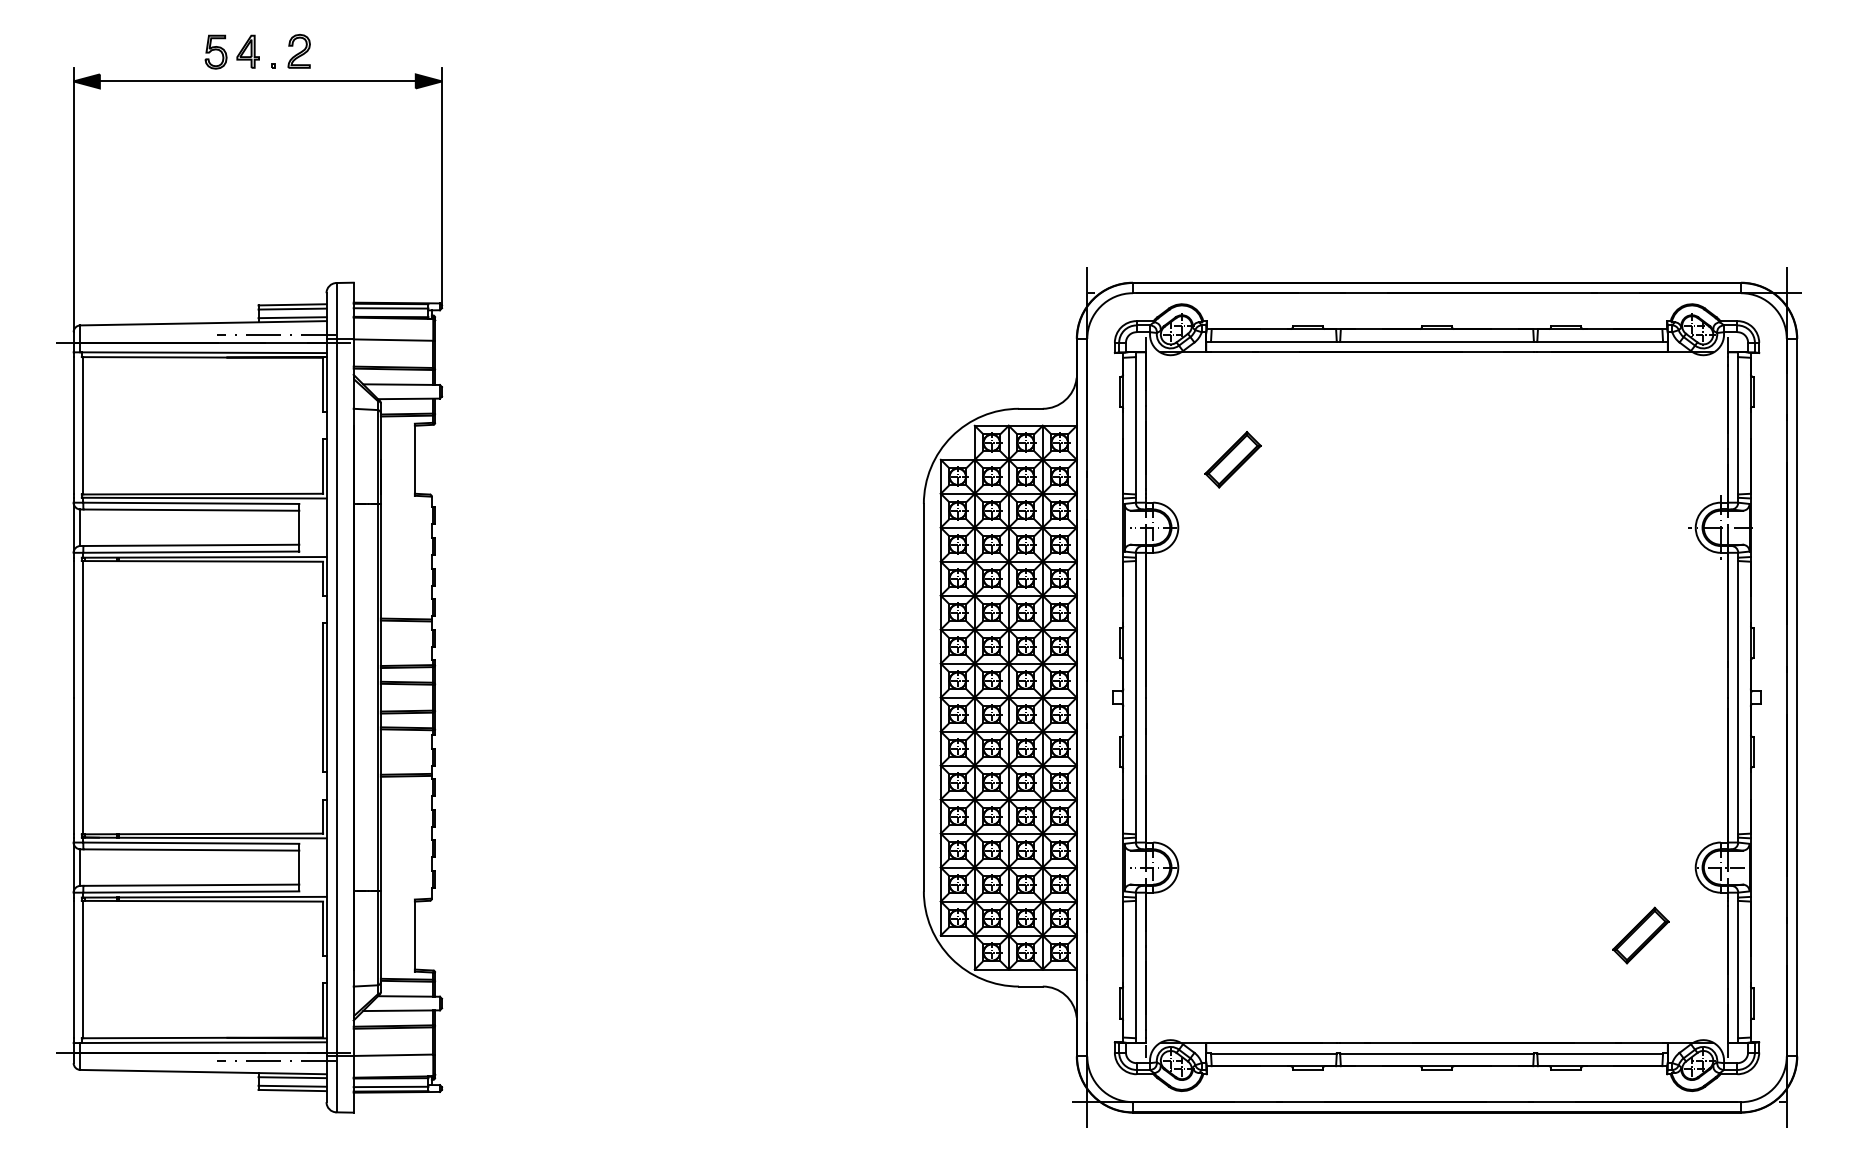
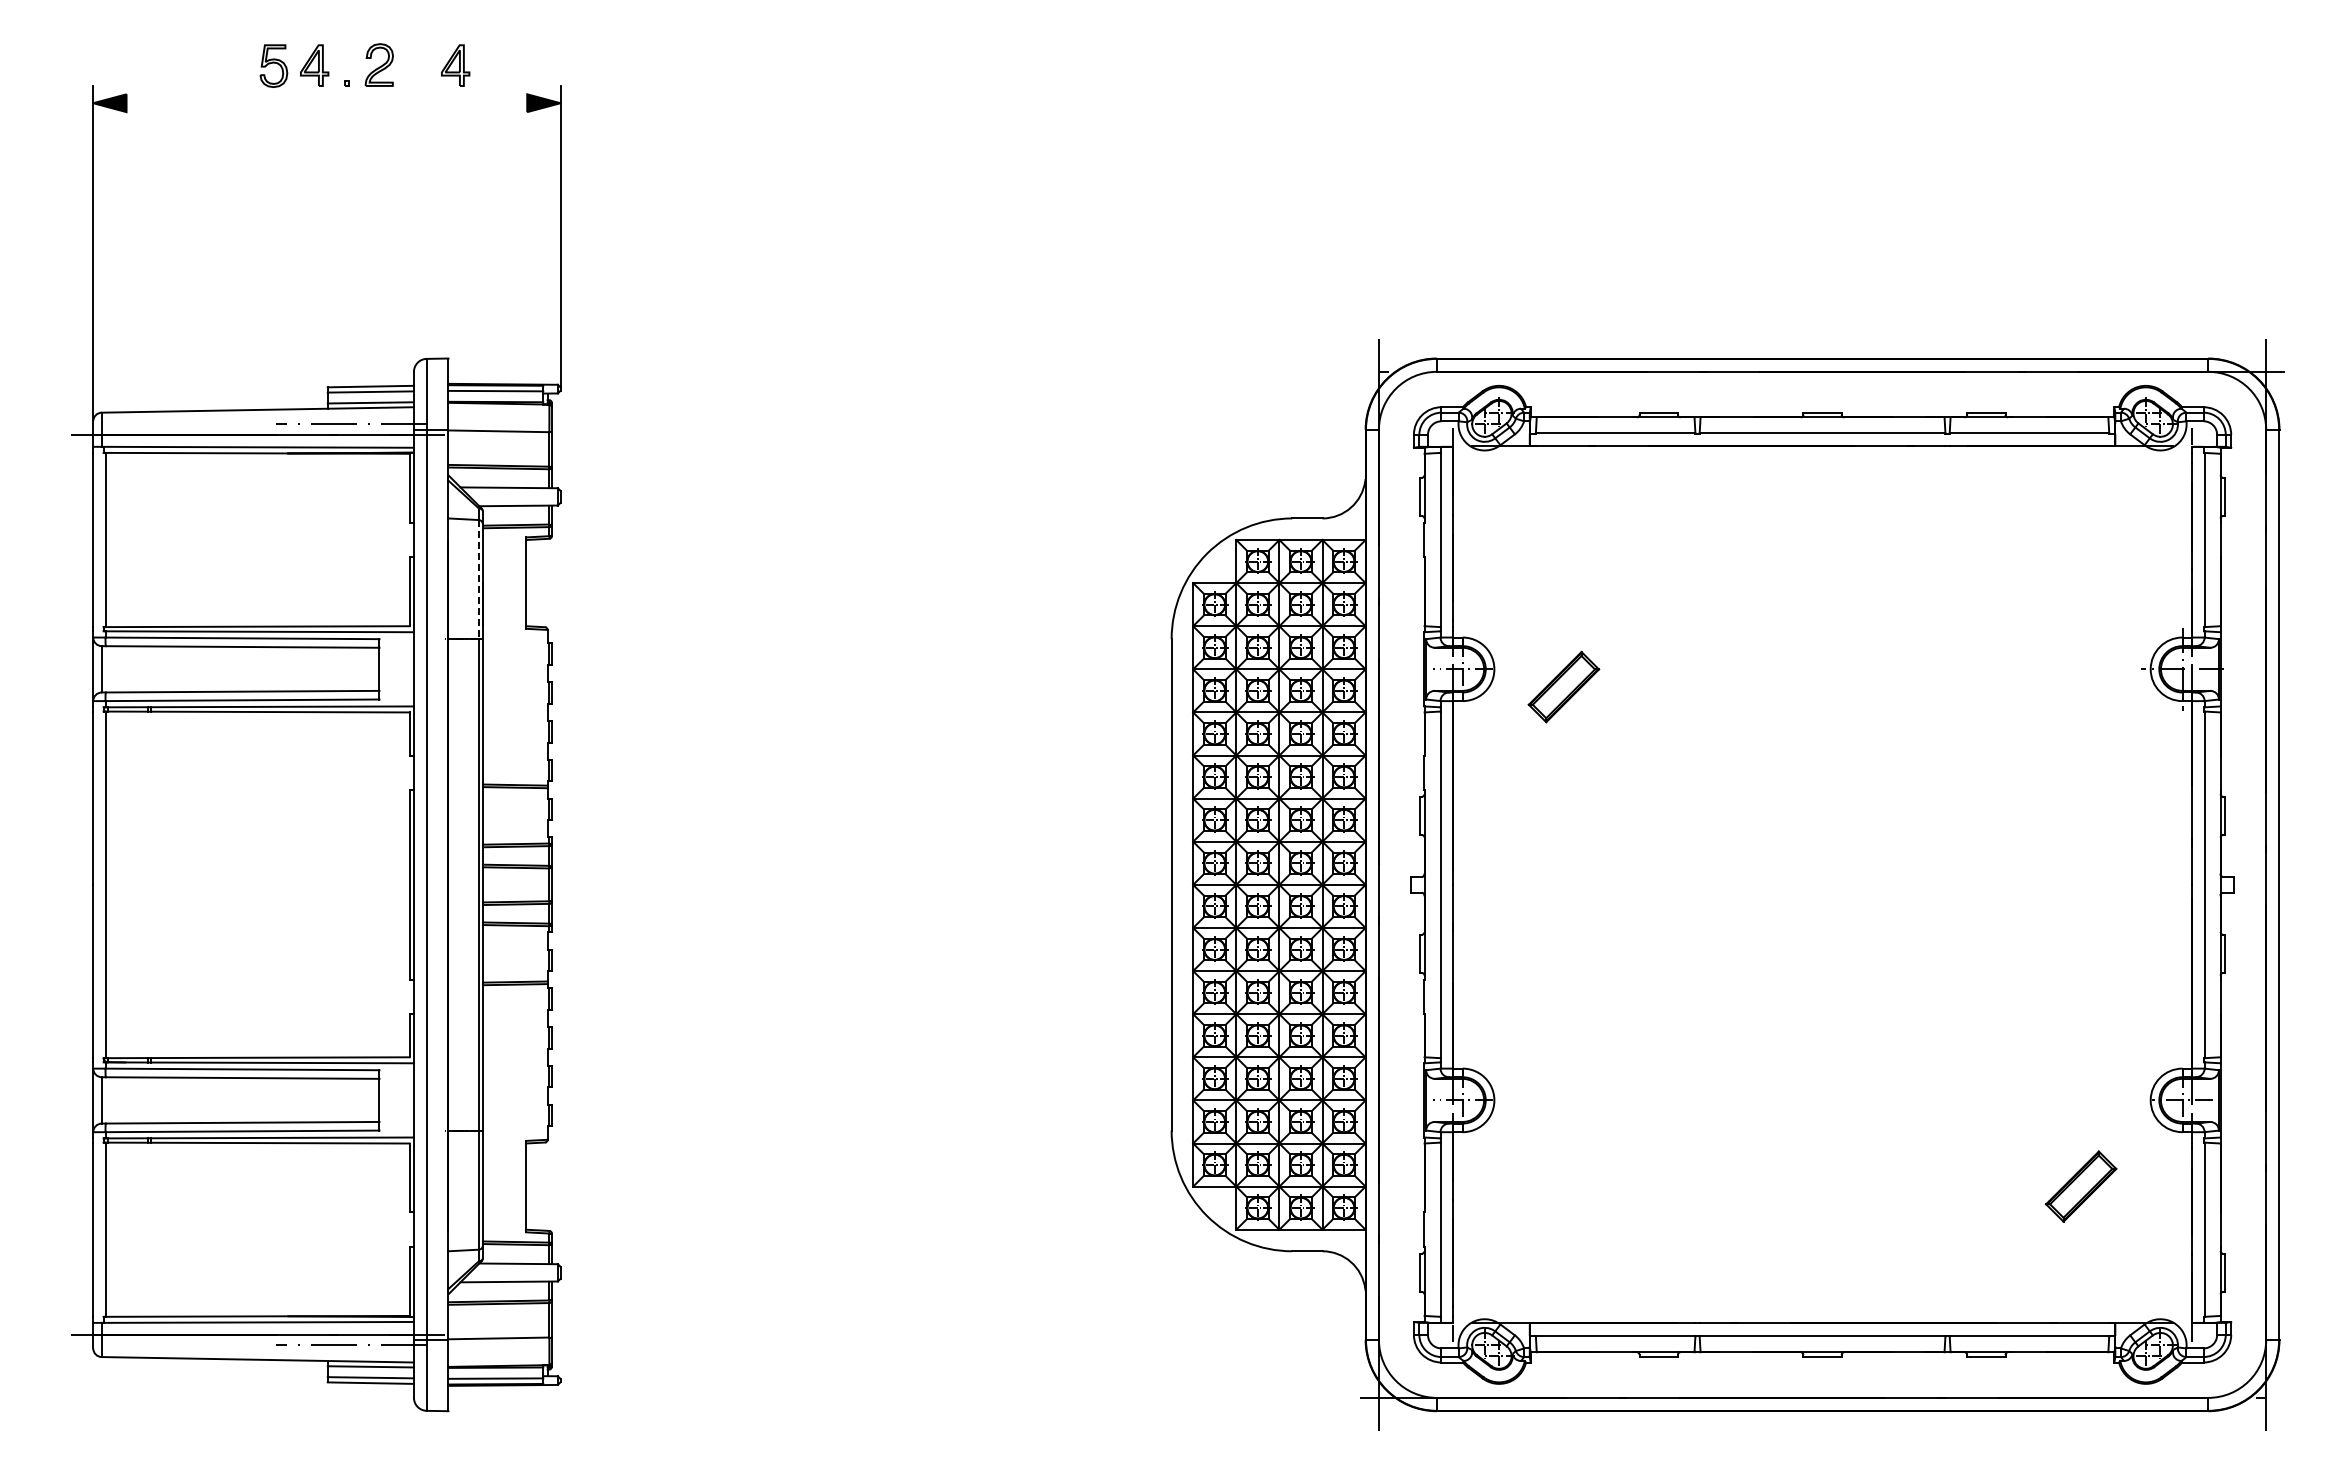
part: (359, 51) -> (455, 65), added
line: (257, 81) -> (326, 103), removed
line: (377, 456) -> (478, 579), solid -> dashed
part: (1232, 459) -> (1563, 686), moved

